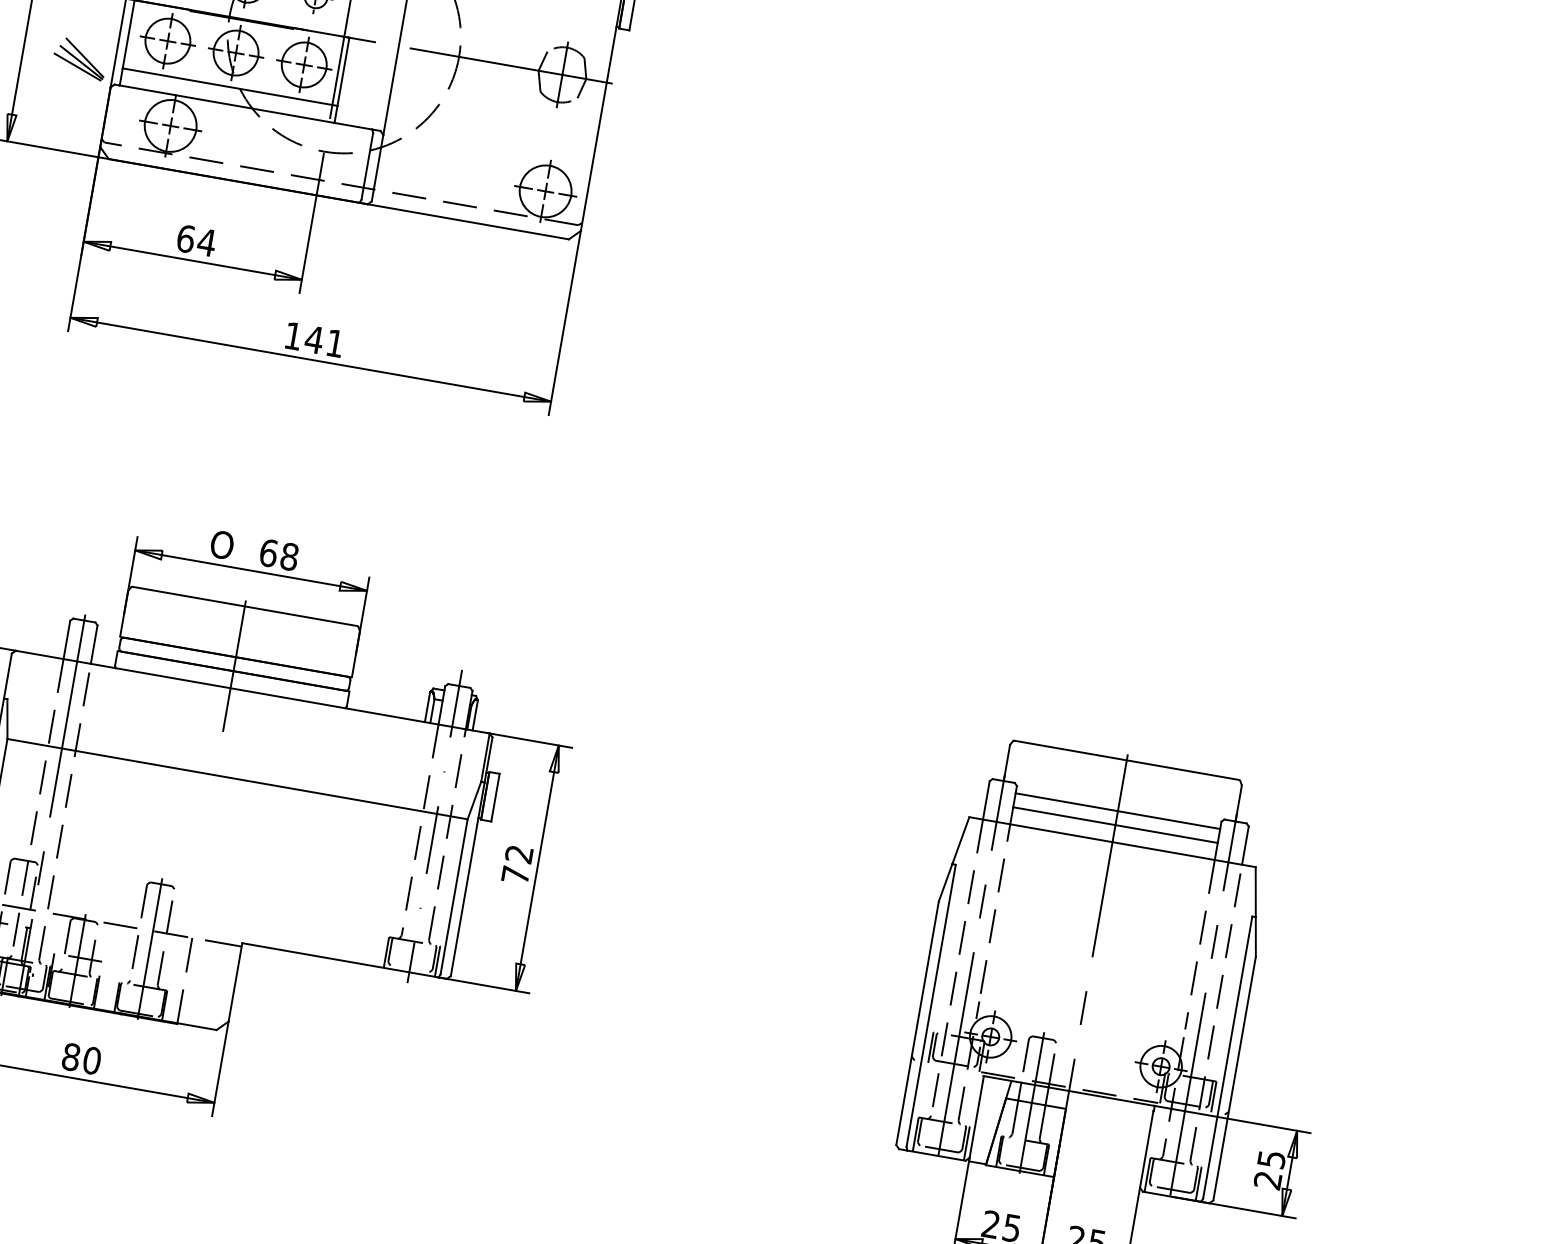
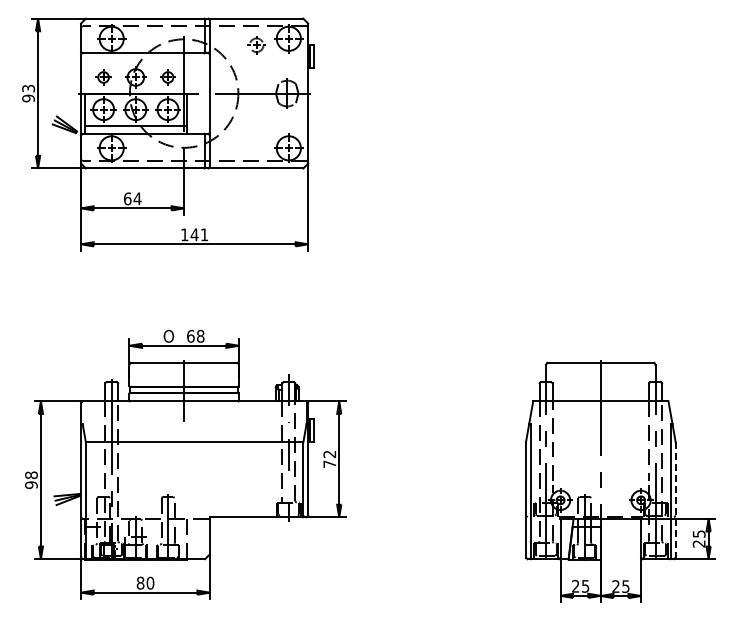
line: (1117, 810) -> (600, 386), removed
line: (1114, 825) -> (600, 393), removed
line: (1233, 1079) -> (675, 500), solid -> dashed

